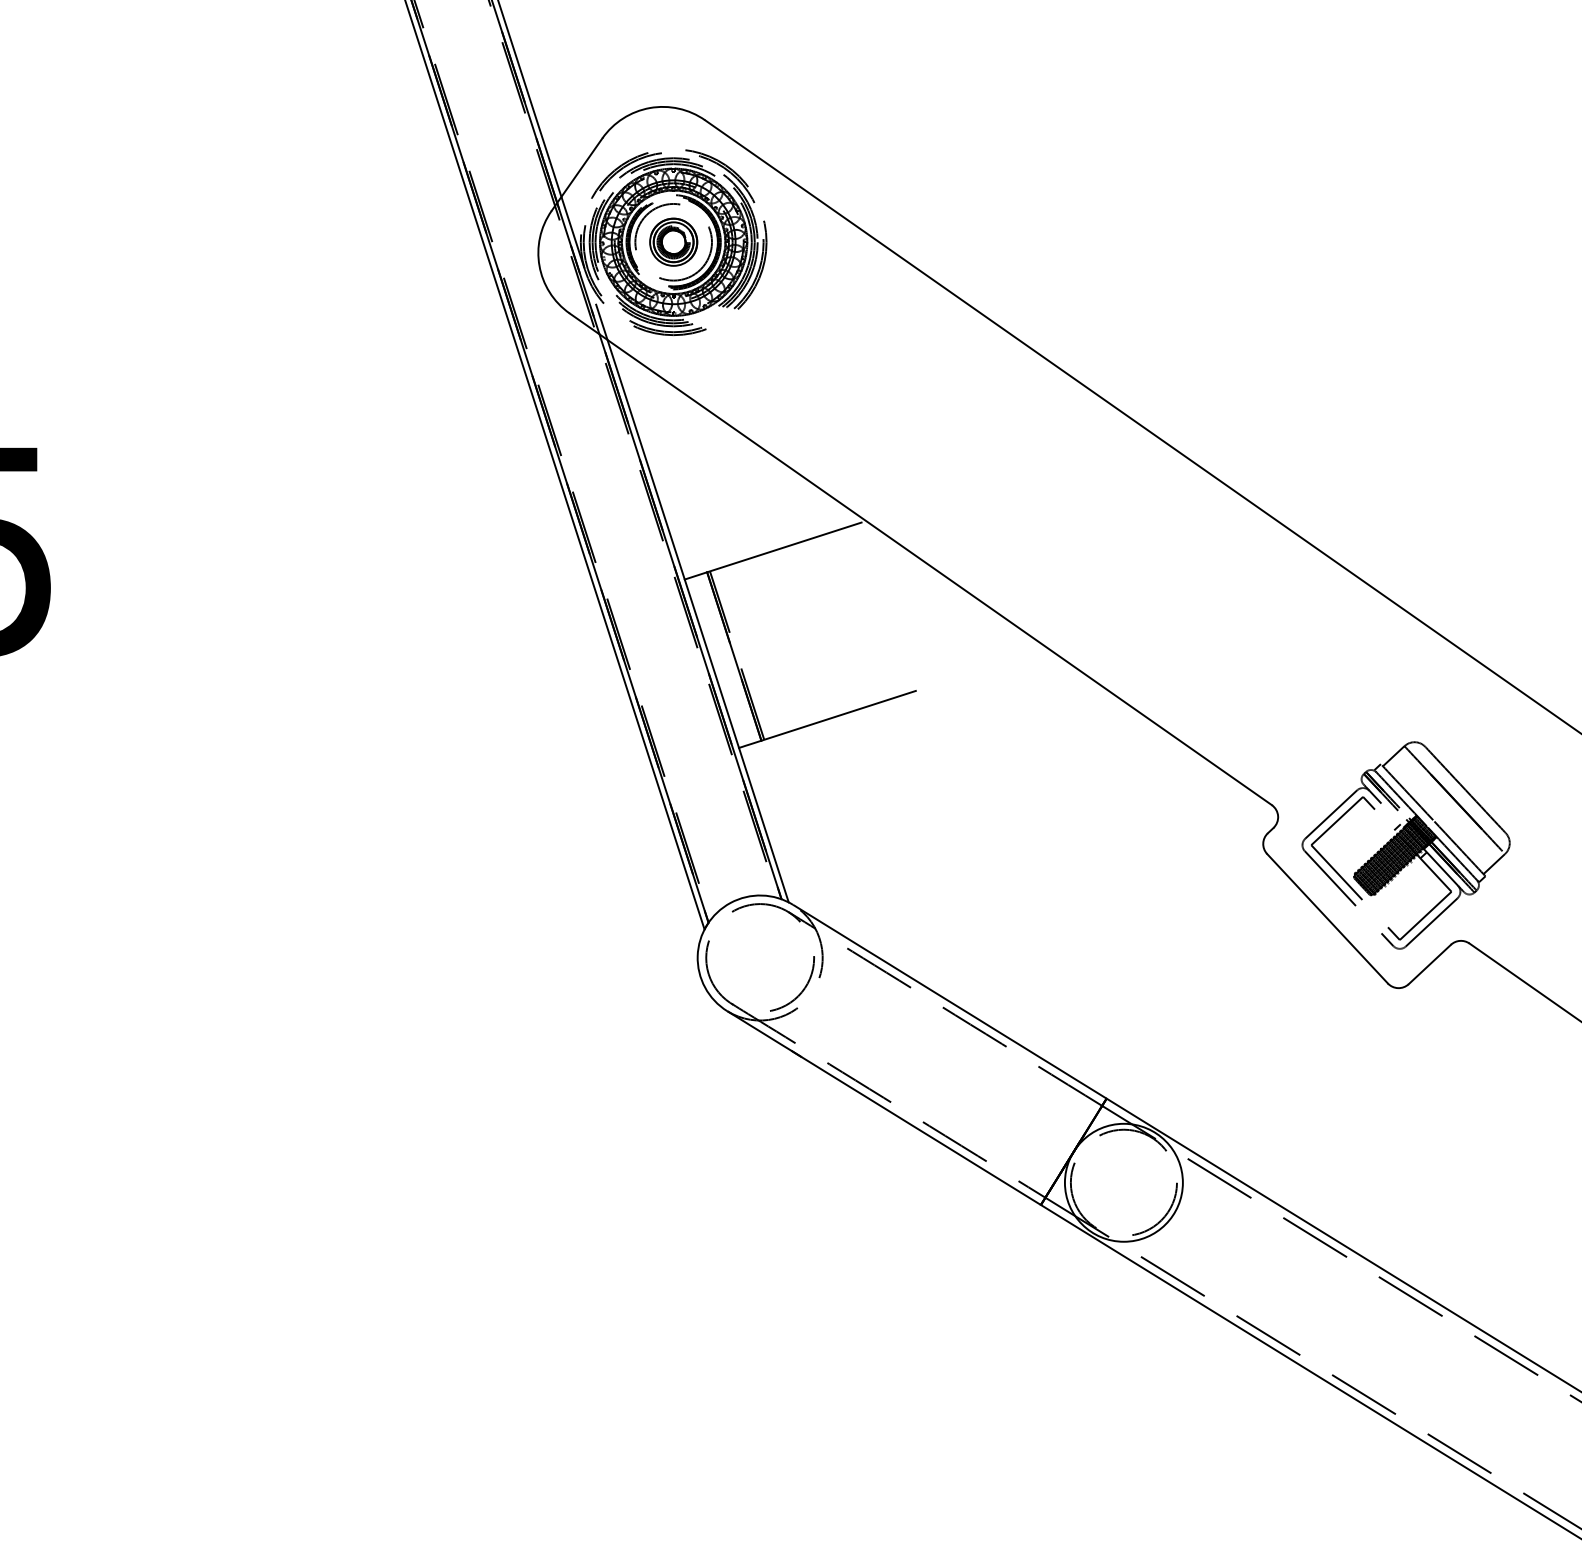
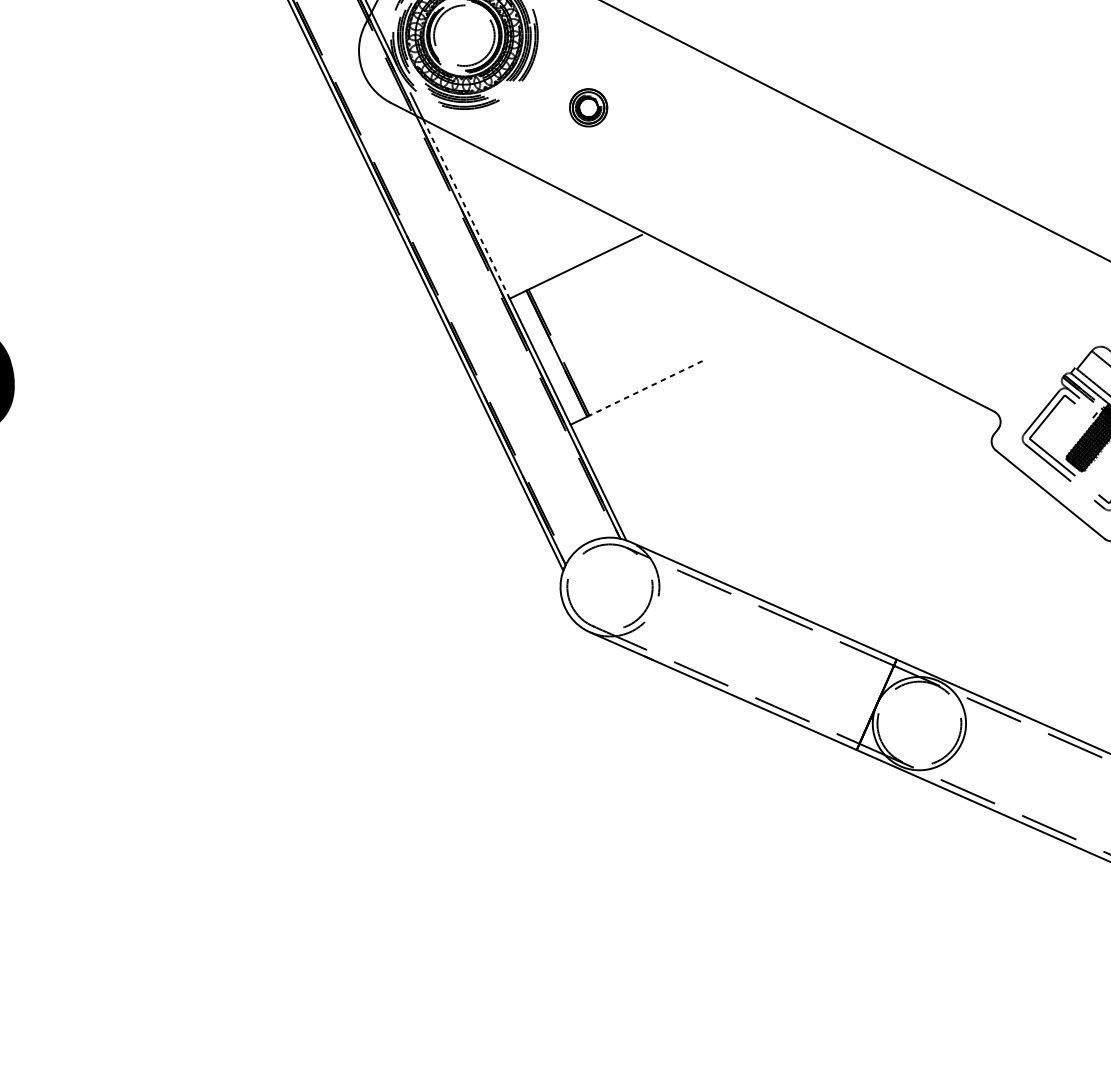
part: (673, 241) -> (588, 107), moved
line: (646, 459) -> (466, 208), solid -> dashed
line: (839, 715) -> (645, 388), solid -> dashed

